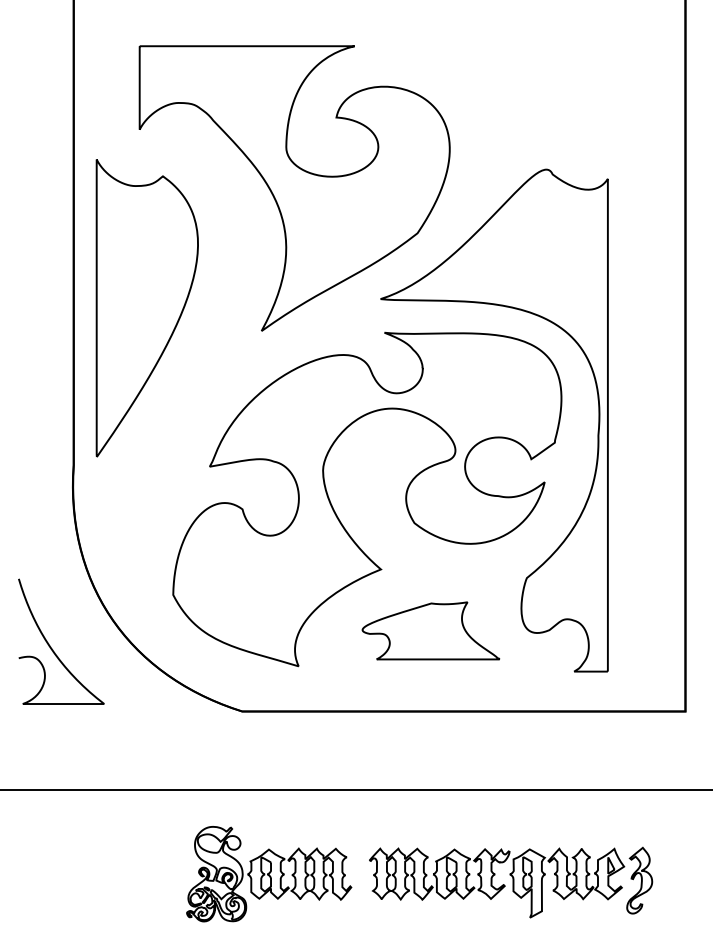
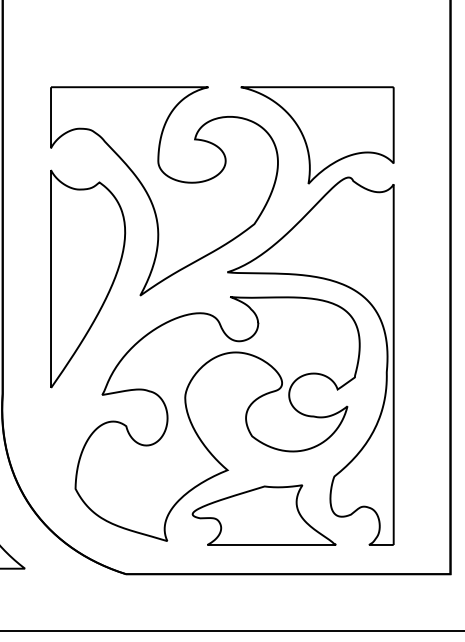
part: (503, 111) -> (317, 134), added
part: (146, 308) -> (87, 279), moved
part: (430, 630) -> (263, 514), size x1.43

